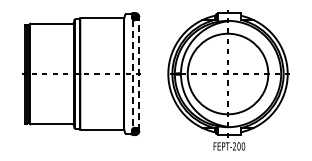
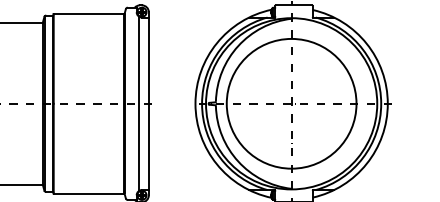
line: (133, 74) -> (139, 104), dashed -> solid
line: (139, 74) -> (149, 104), dashed -> solid

